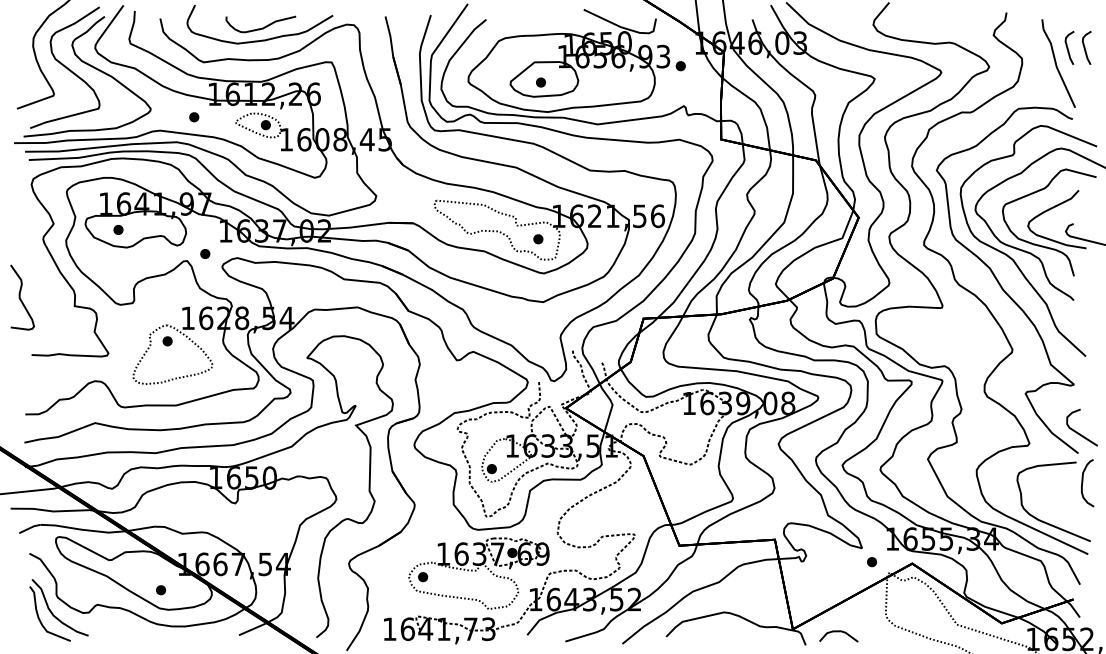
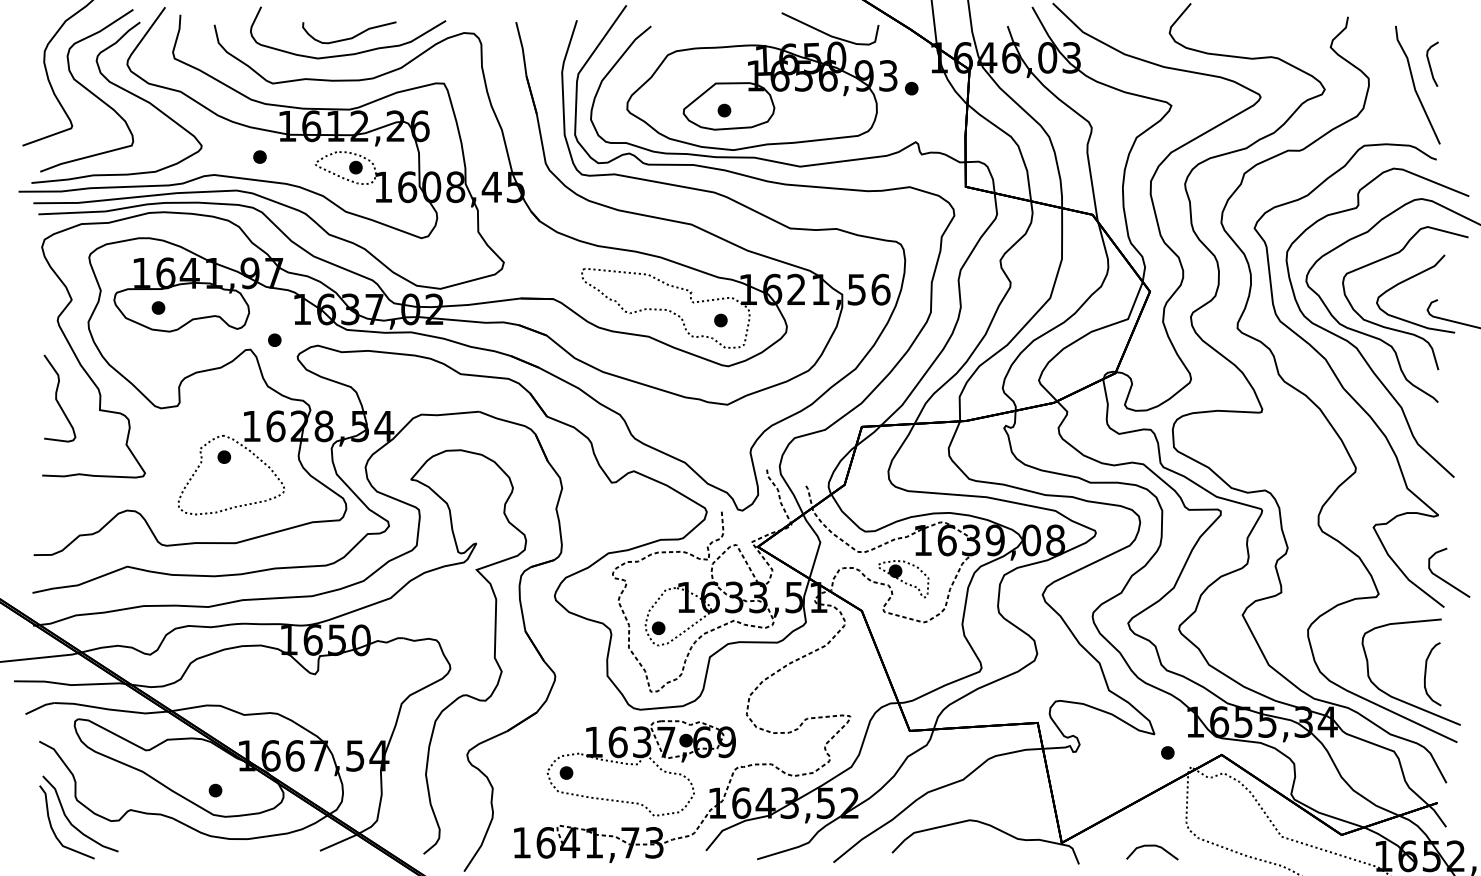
curve: (1085, 47) -> (1453, 63), removed
curve: (20, 298) -> (57, 399), moved
part: (674, 432) -> (903, 579), added
curve: (1083, 483) -> (1426, 674), moved
curve: (838, 631) -> (1152, 846), moved

